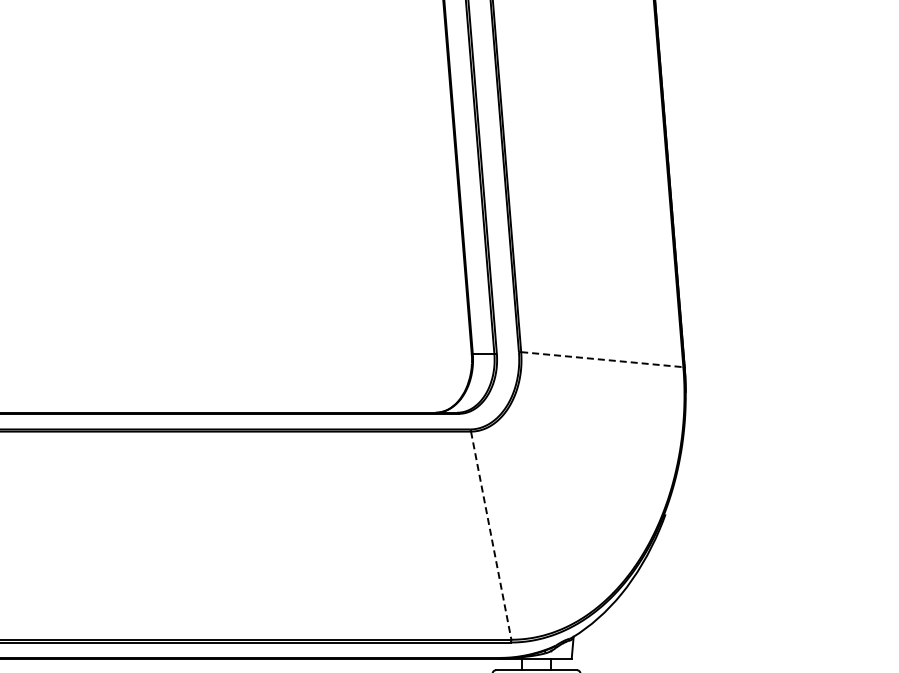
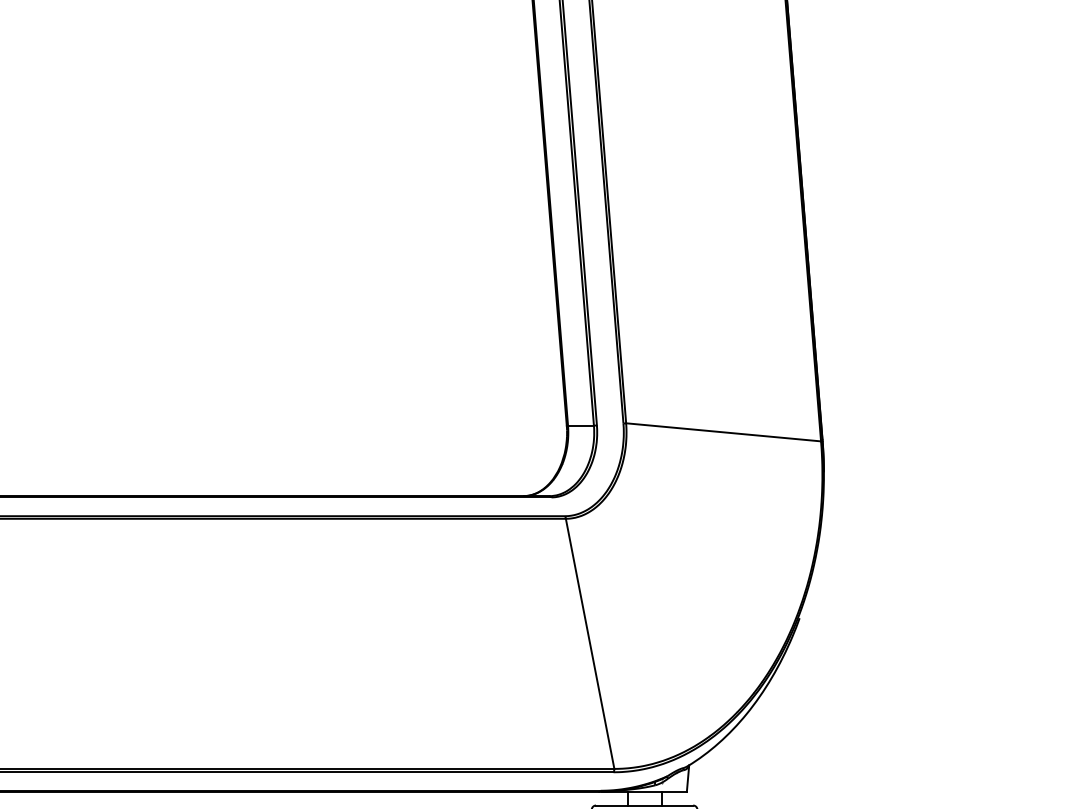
line: (602, 359) -> (723, 432), dashed -> solid
line: (491, 536) -> (590, 644), dashed -> solid

